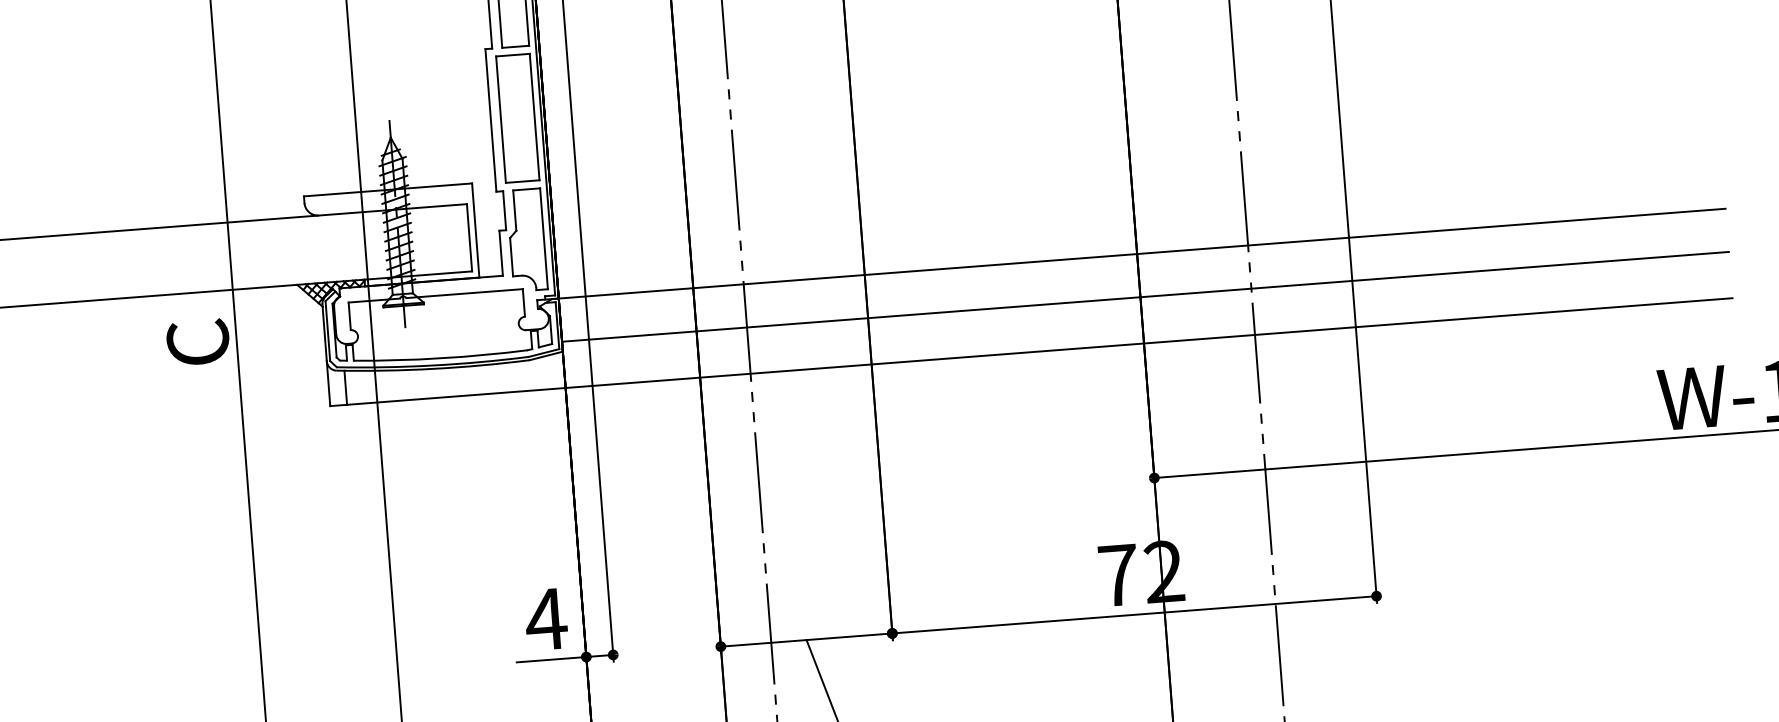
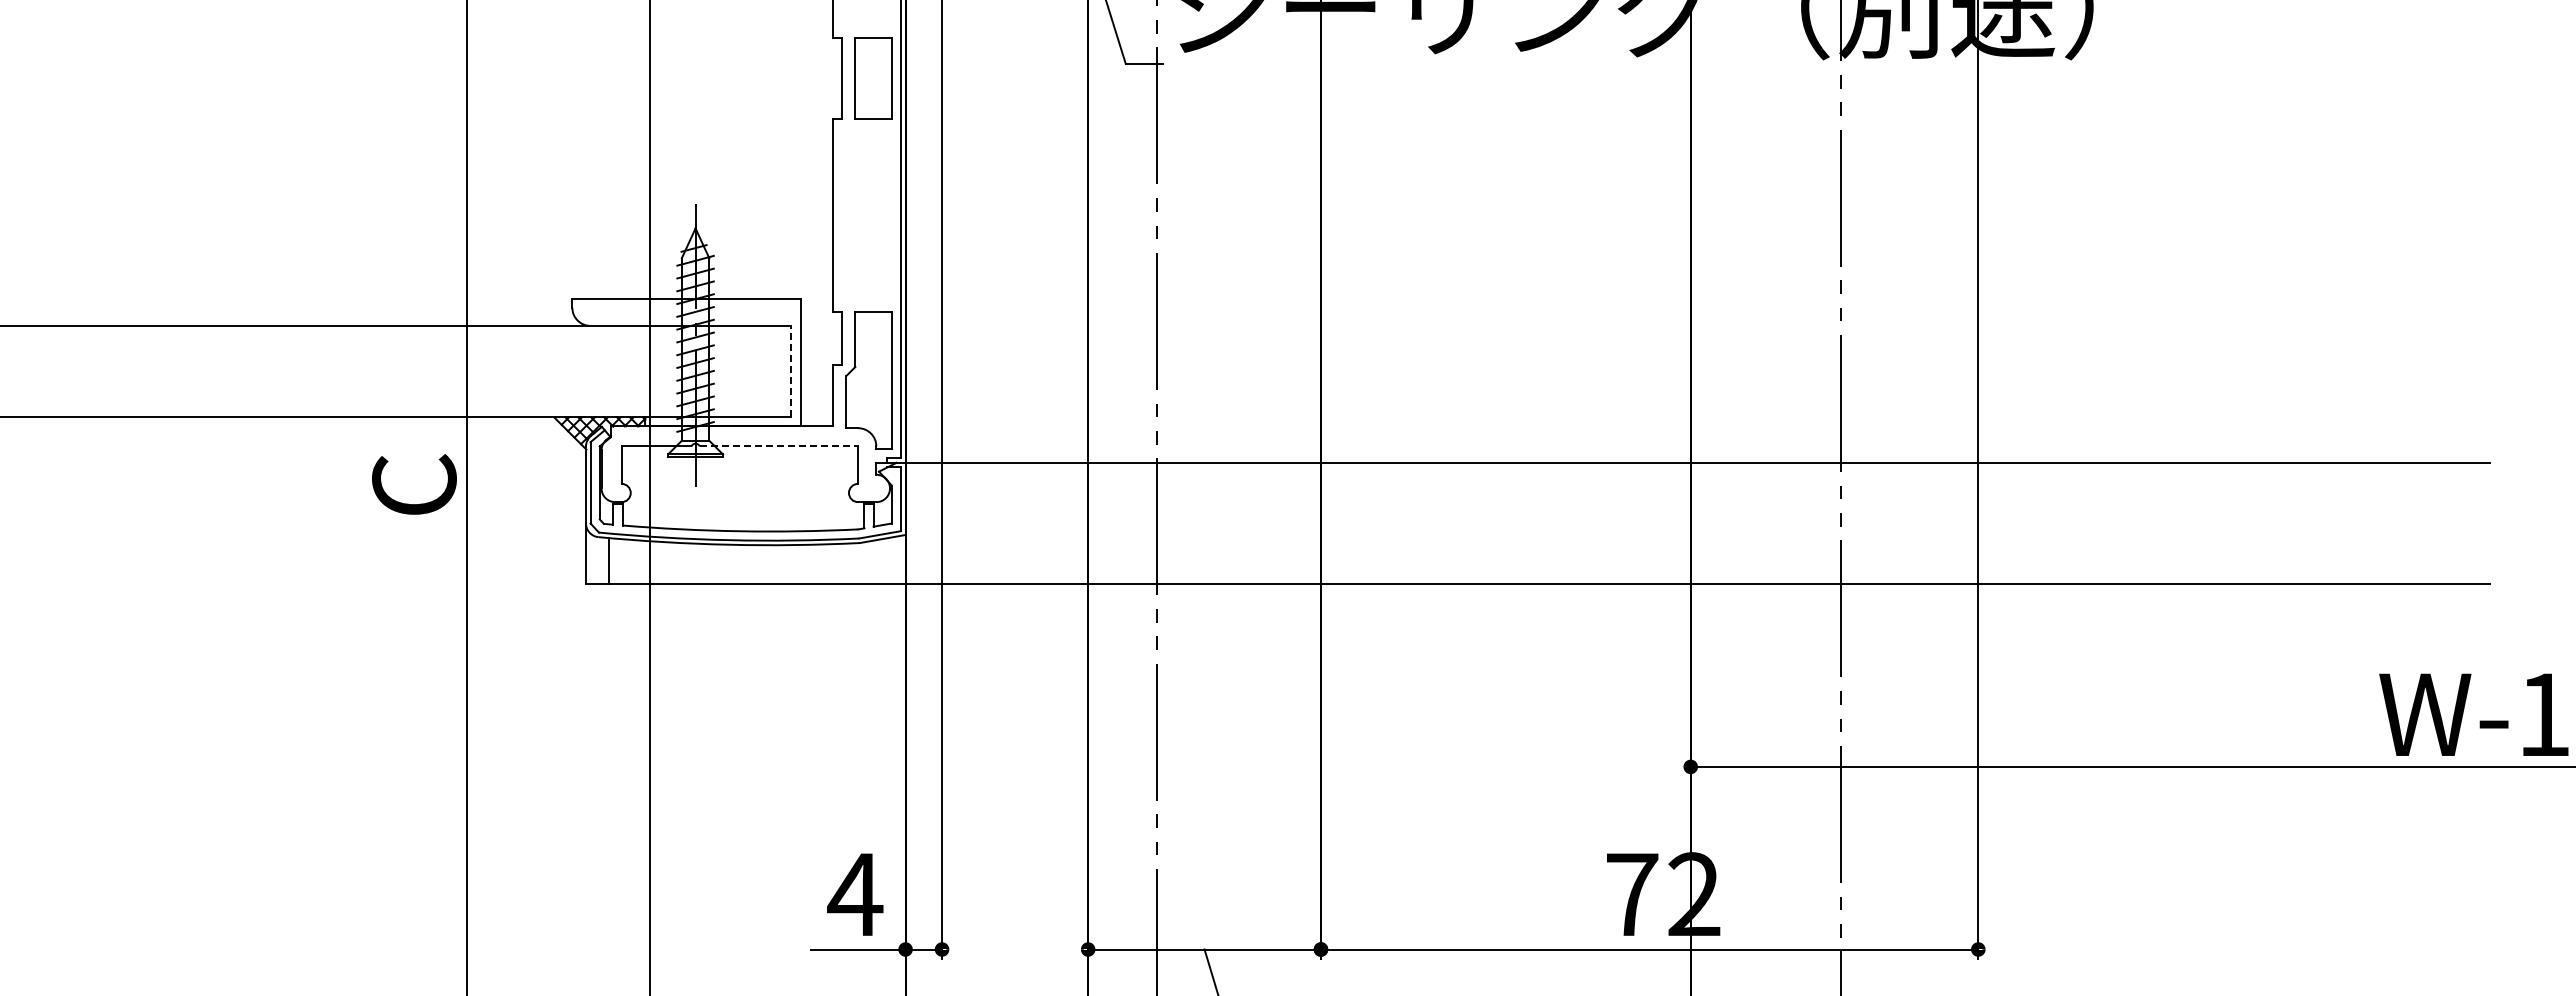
part: (517, 118) -> (868, 215), removed
line: (469, 237) -> (791, 371), solid -> dashed
line: (464, 293) -> (779, 446), solid -> dashed
line: (1145, 296) -> (1697, 521), removed

